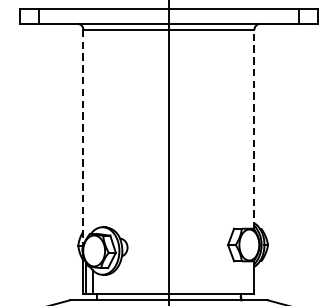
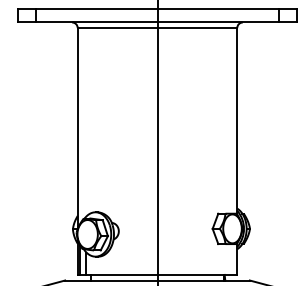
line: (254, 128) -> (237, 120), dashed -> solid
line: (83, 137) -> (77, 128), dashed -> solid

